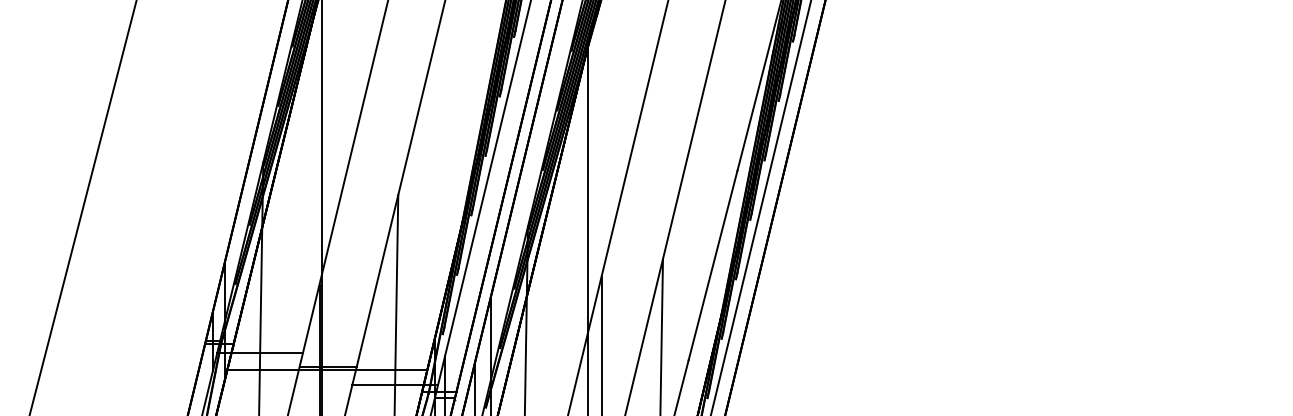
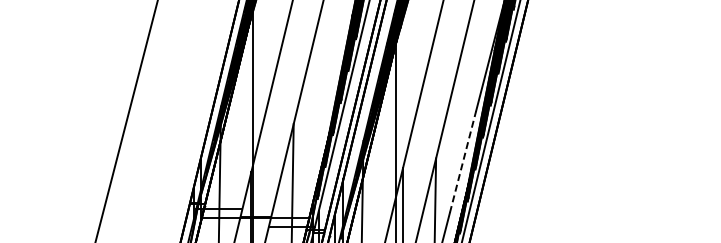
line: (713, 264) -> (463, 161), solid -> dashed

